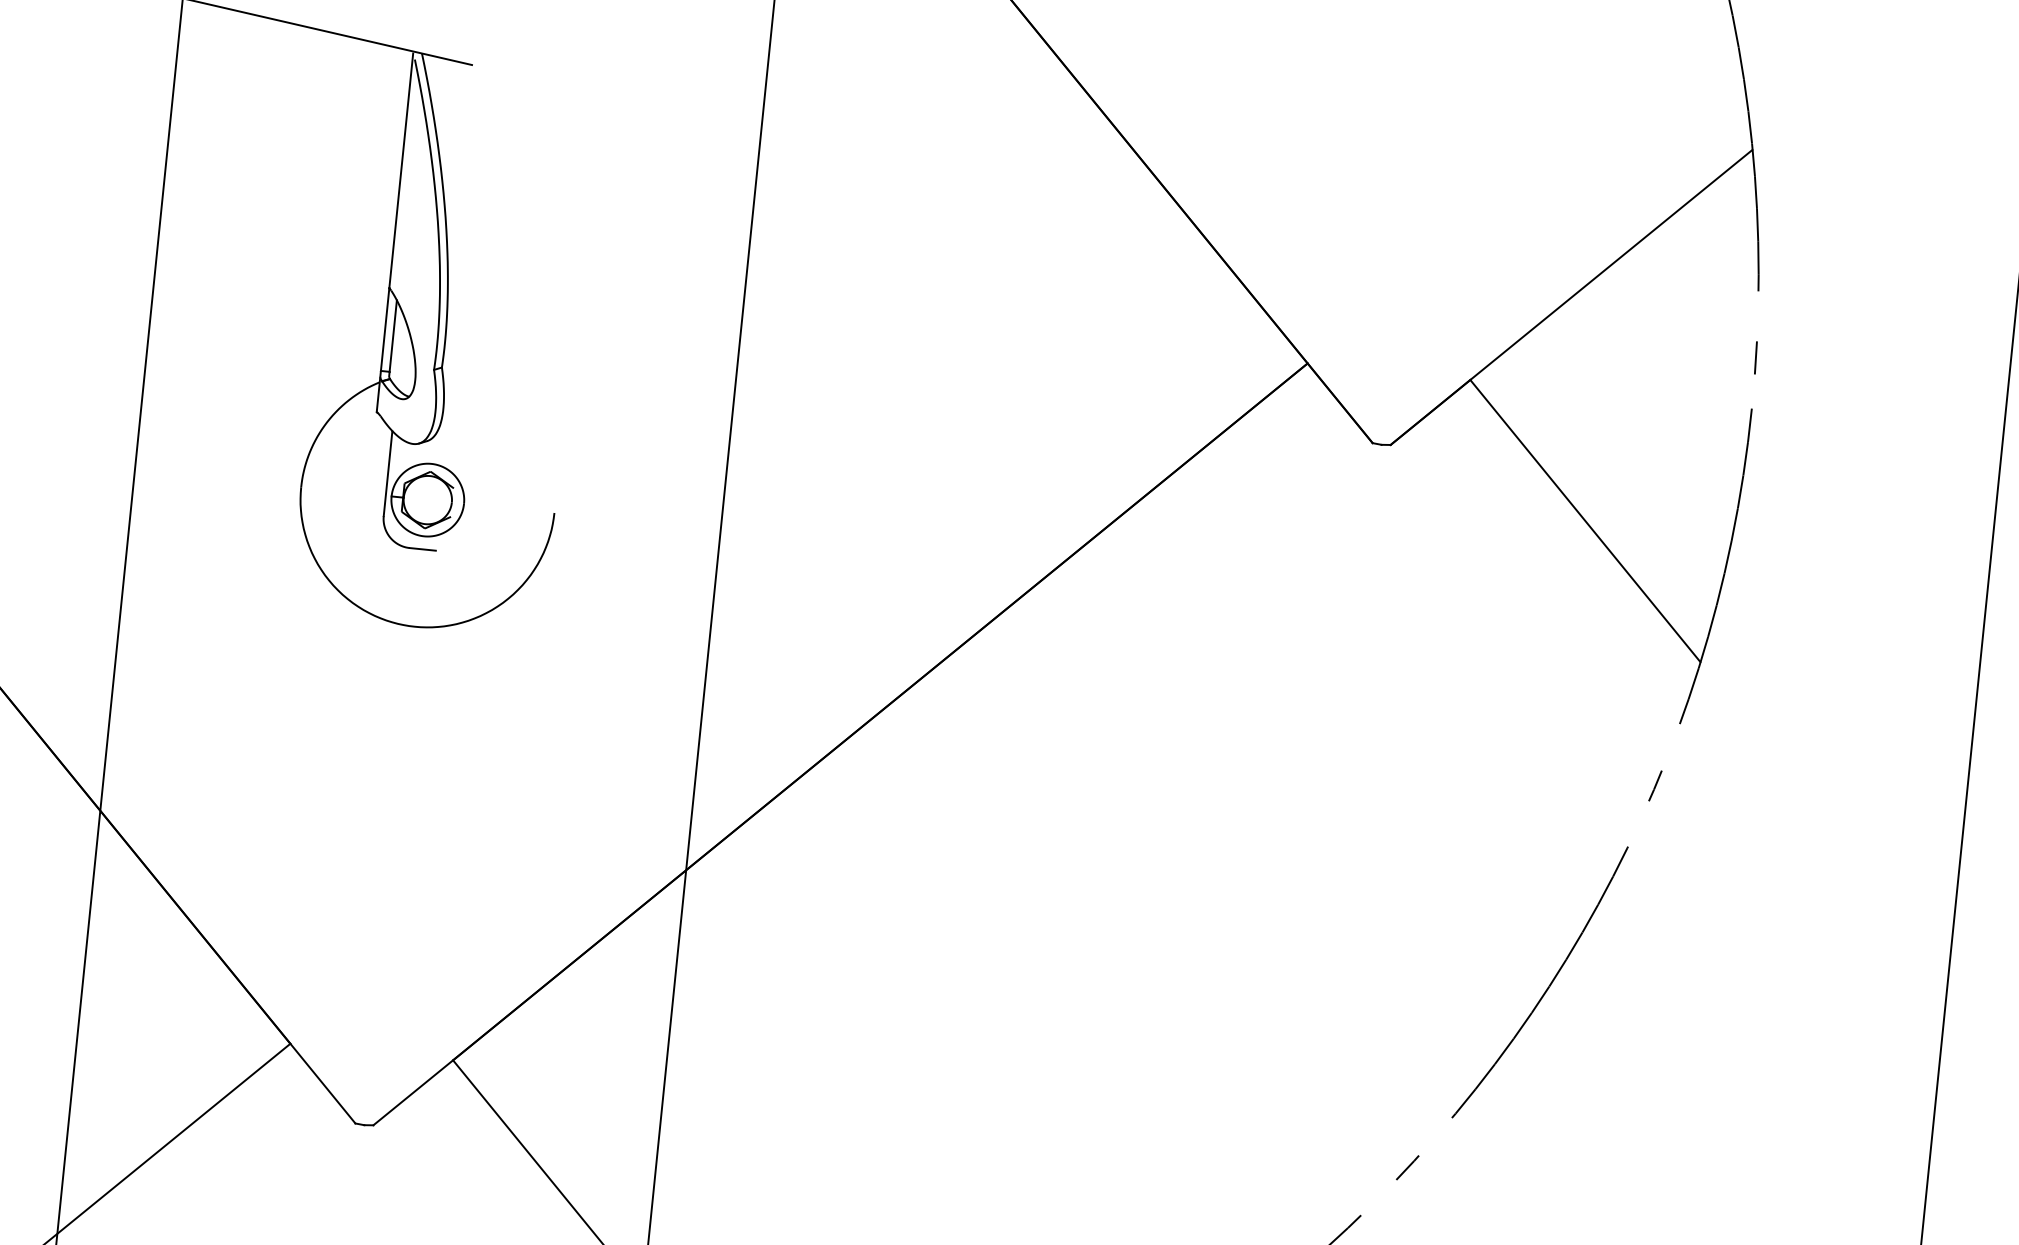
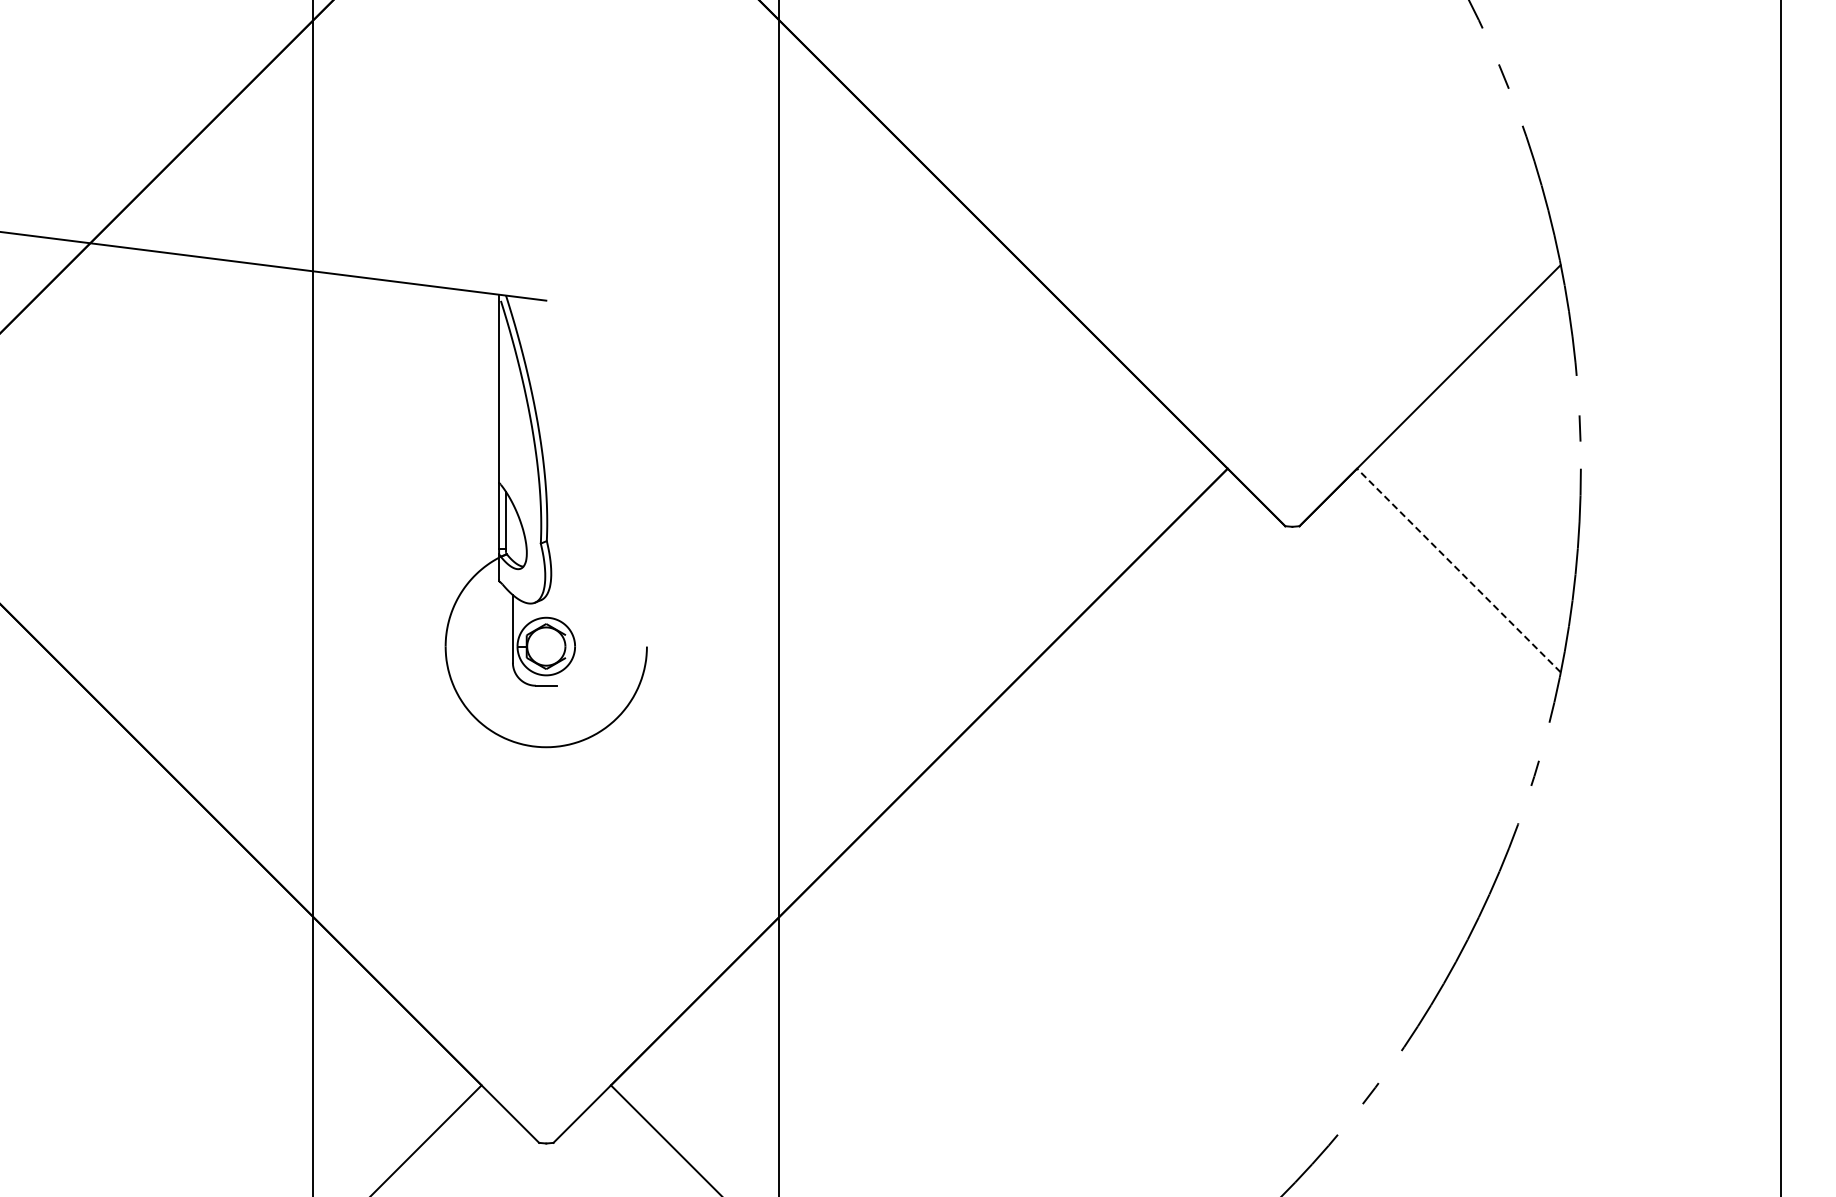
line: (1584, 520) -> (1458, 570), solid -> dashed

